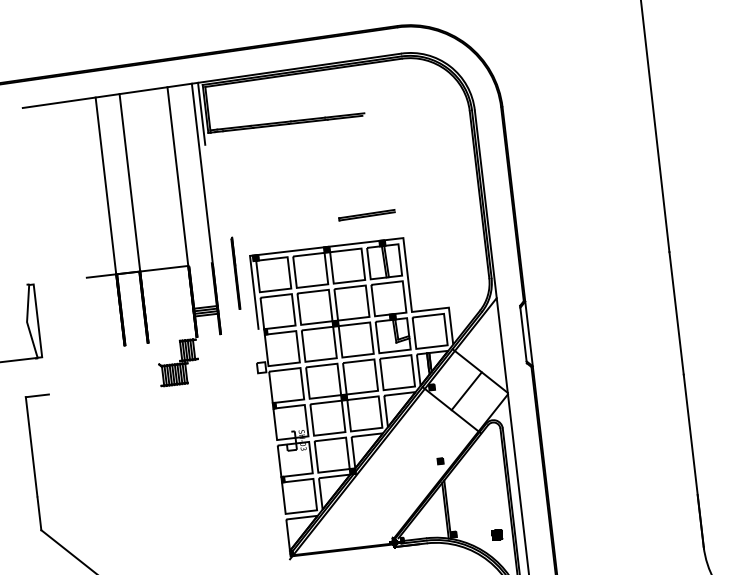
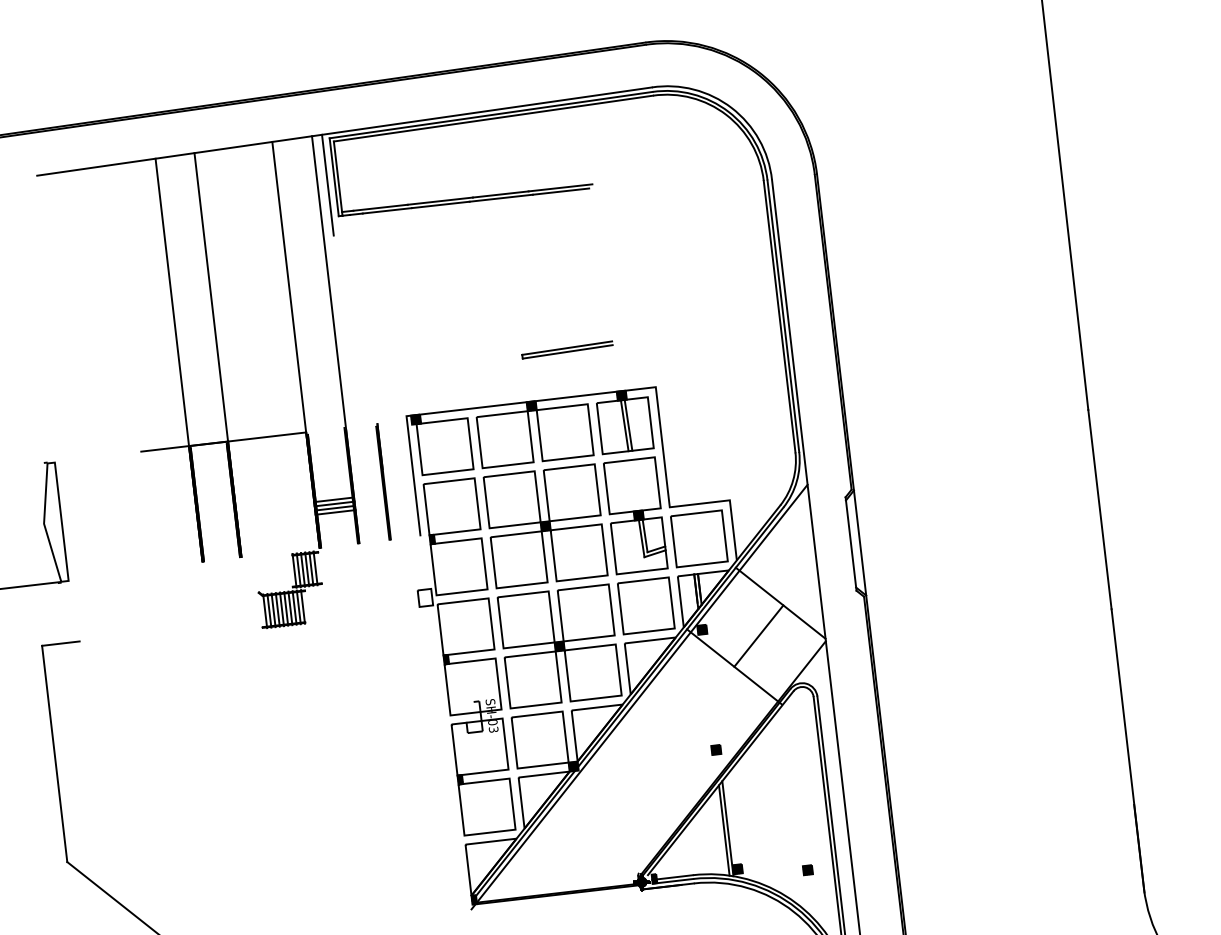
part: (366, 215) -> (566, 350), moved
line: (235, 272) -> (382, 480), moved
part: (496, 535) -> (807, 870), size x0.62

